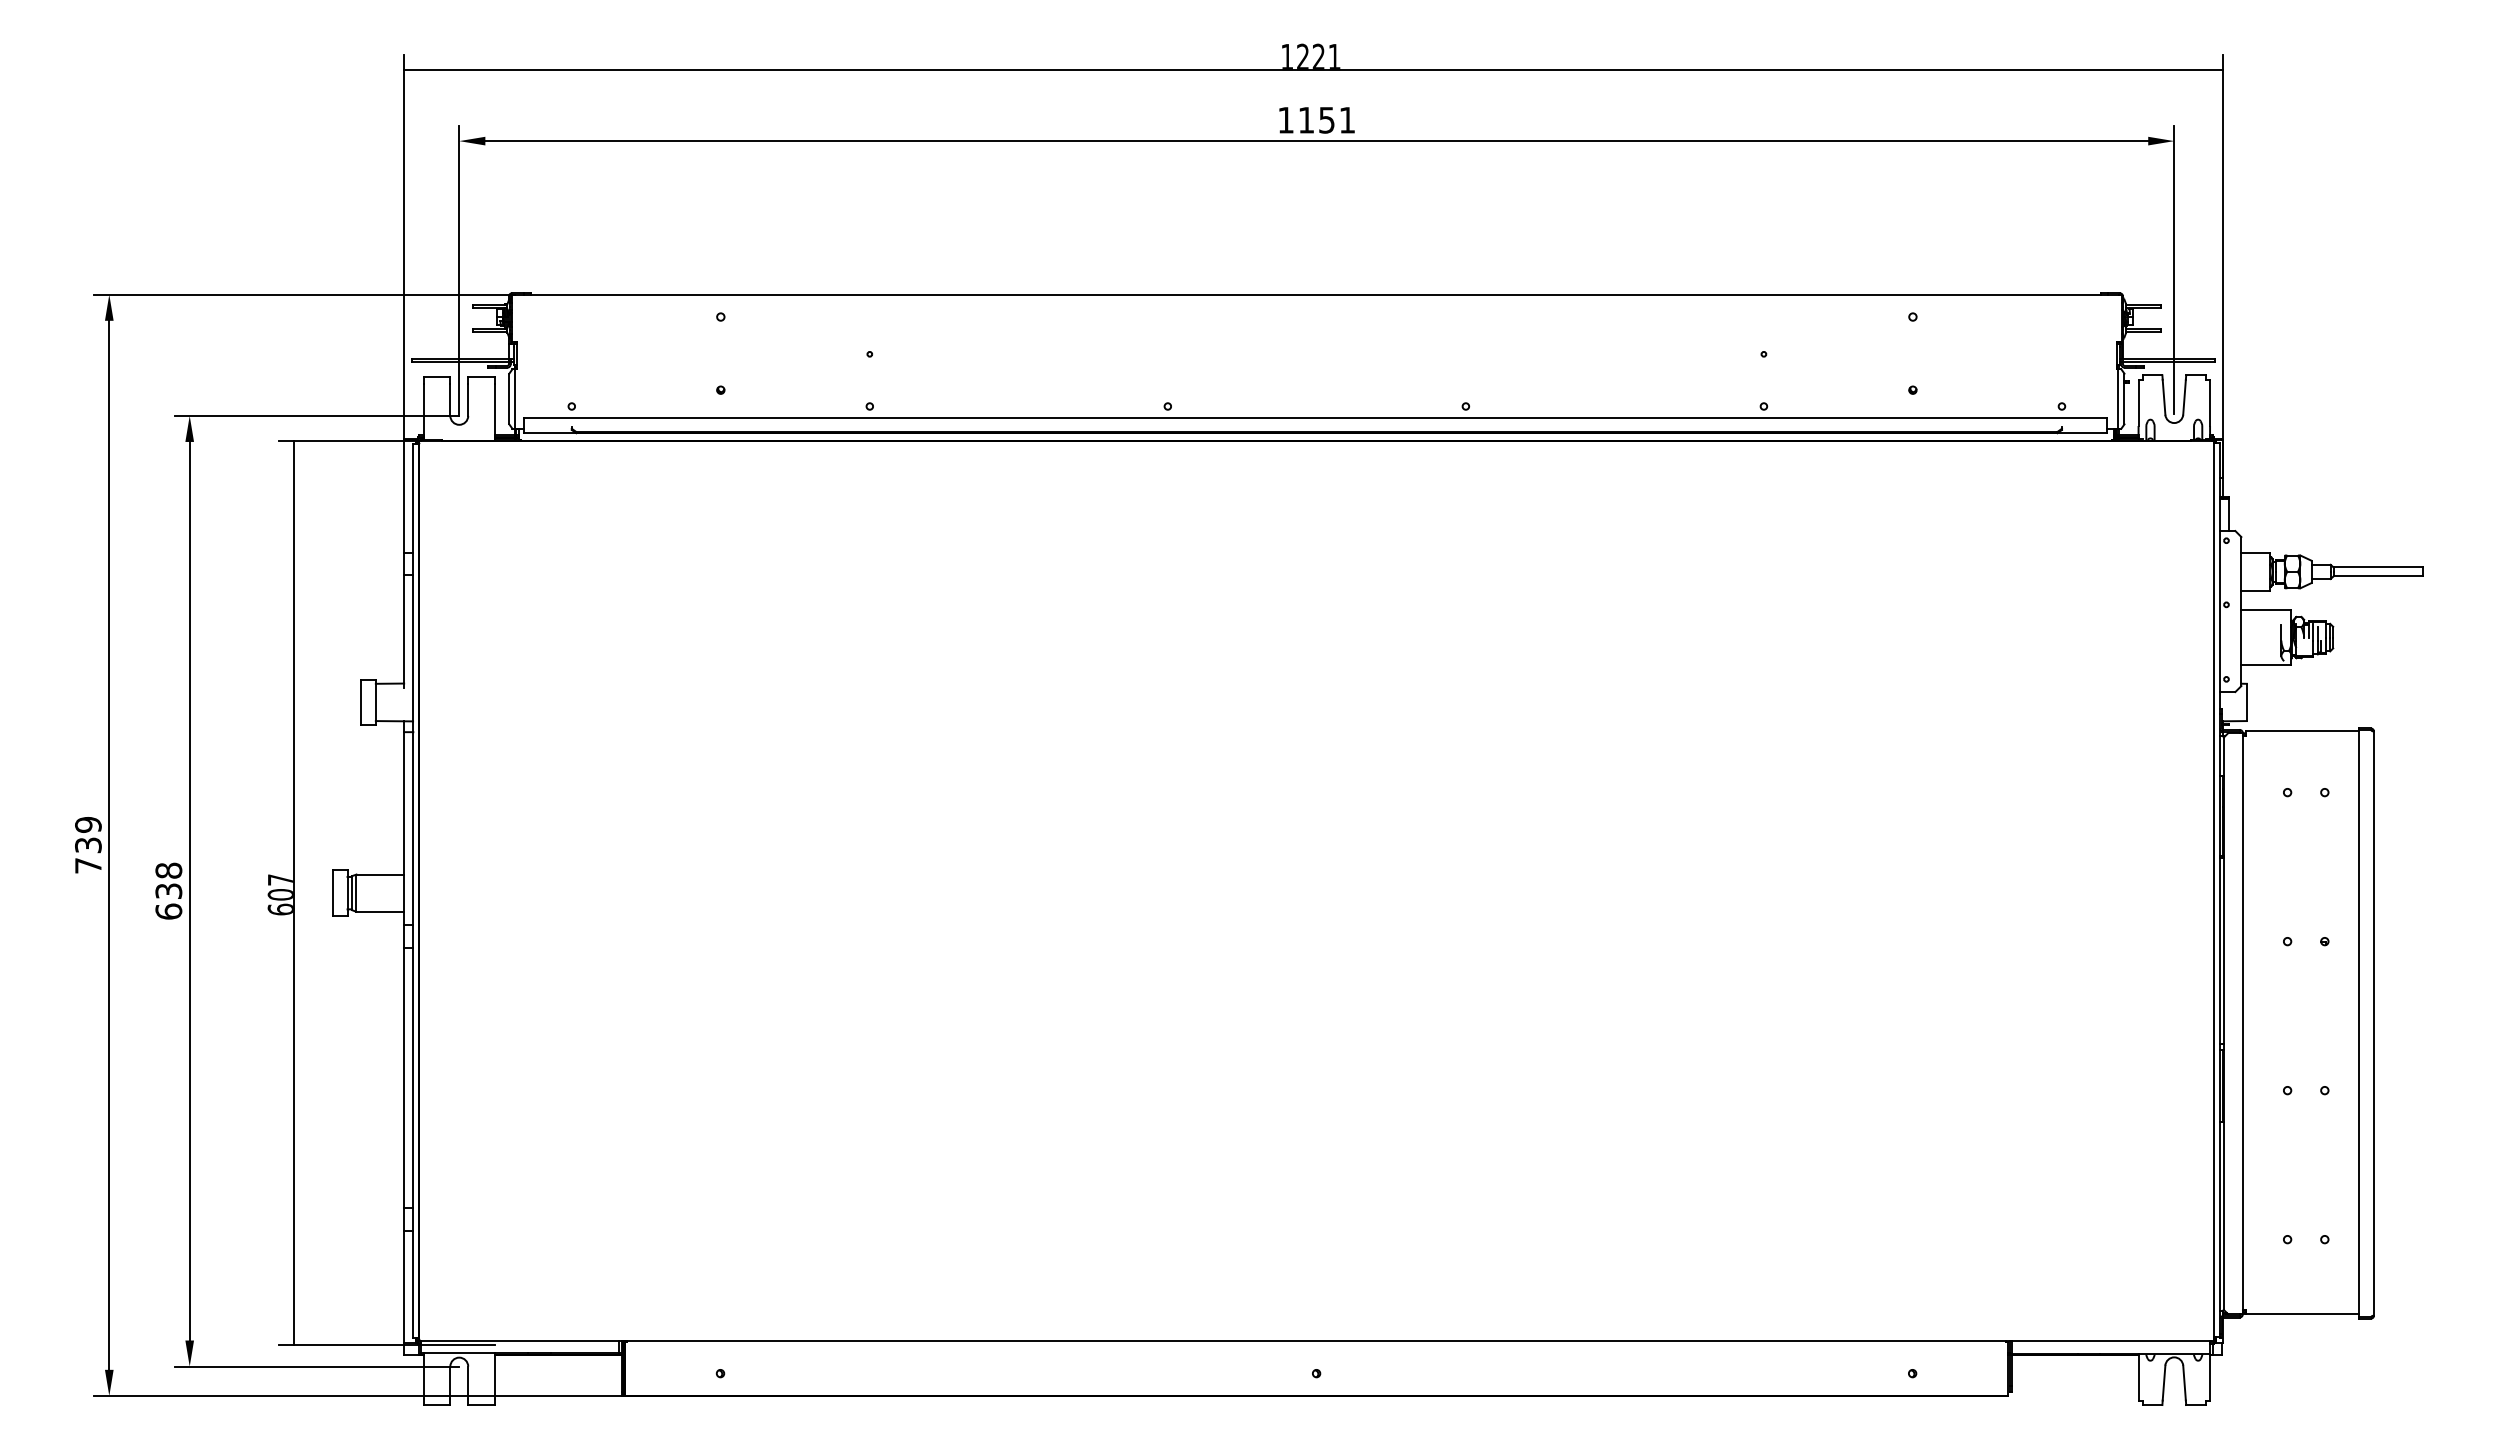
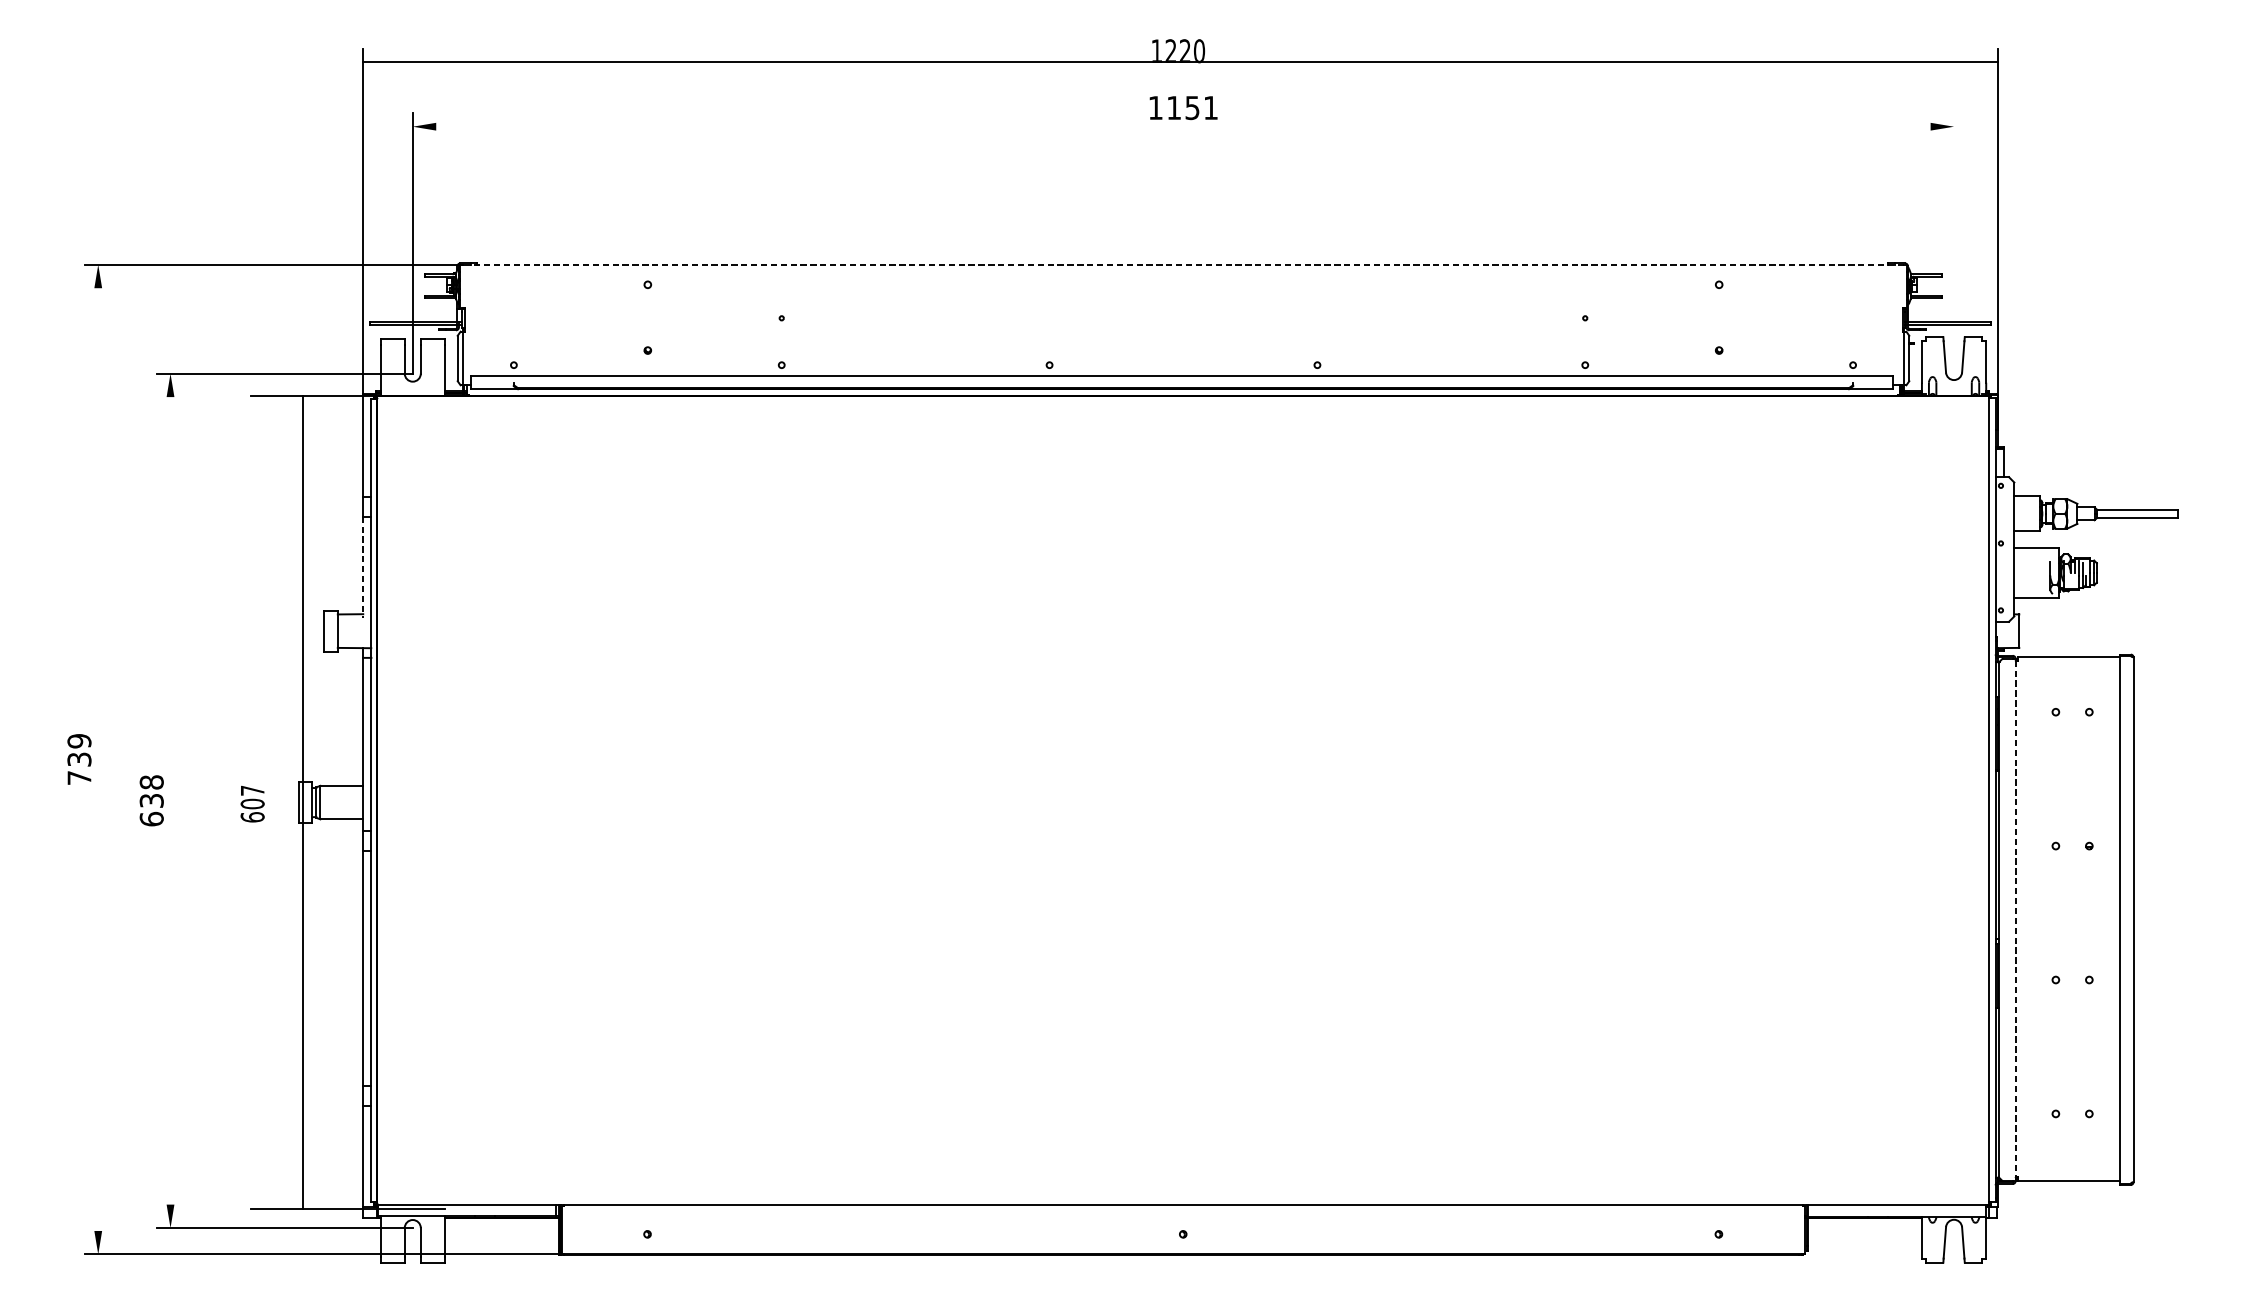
text: (1334, 55) -> (1199, 49), 1221 -> 1220
line: (1316, 141) -> (1183, 127), removed
line: (2174, 270) -> (1954, 242), removed
line: (1316, 294) -> (1183, 264), solid -> dashed
line: (404, 631) -> (363, 567), solid -> dashed
line: (109, 844) -> (98, 758), removed
line: (189, 890) -> (170, 800), removed
line: (293, 892) -> (303, 801), moved
line: (2242, 1023) -> (2015, 919), solid -> dashed

